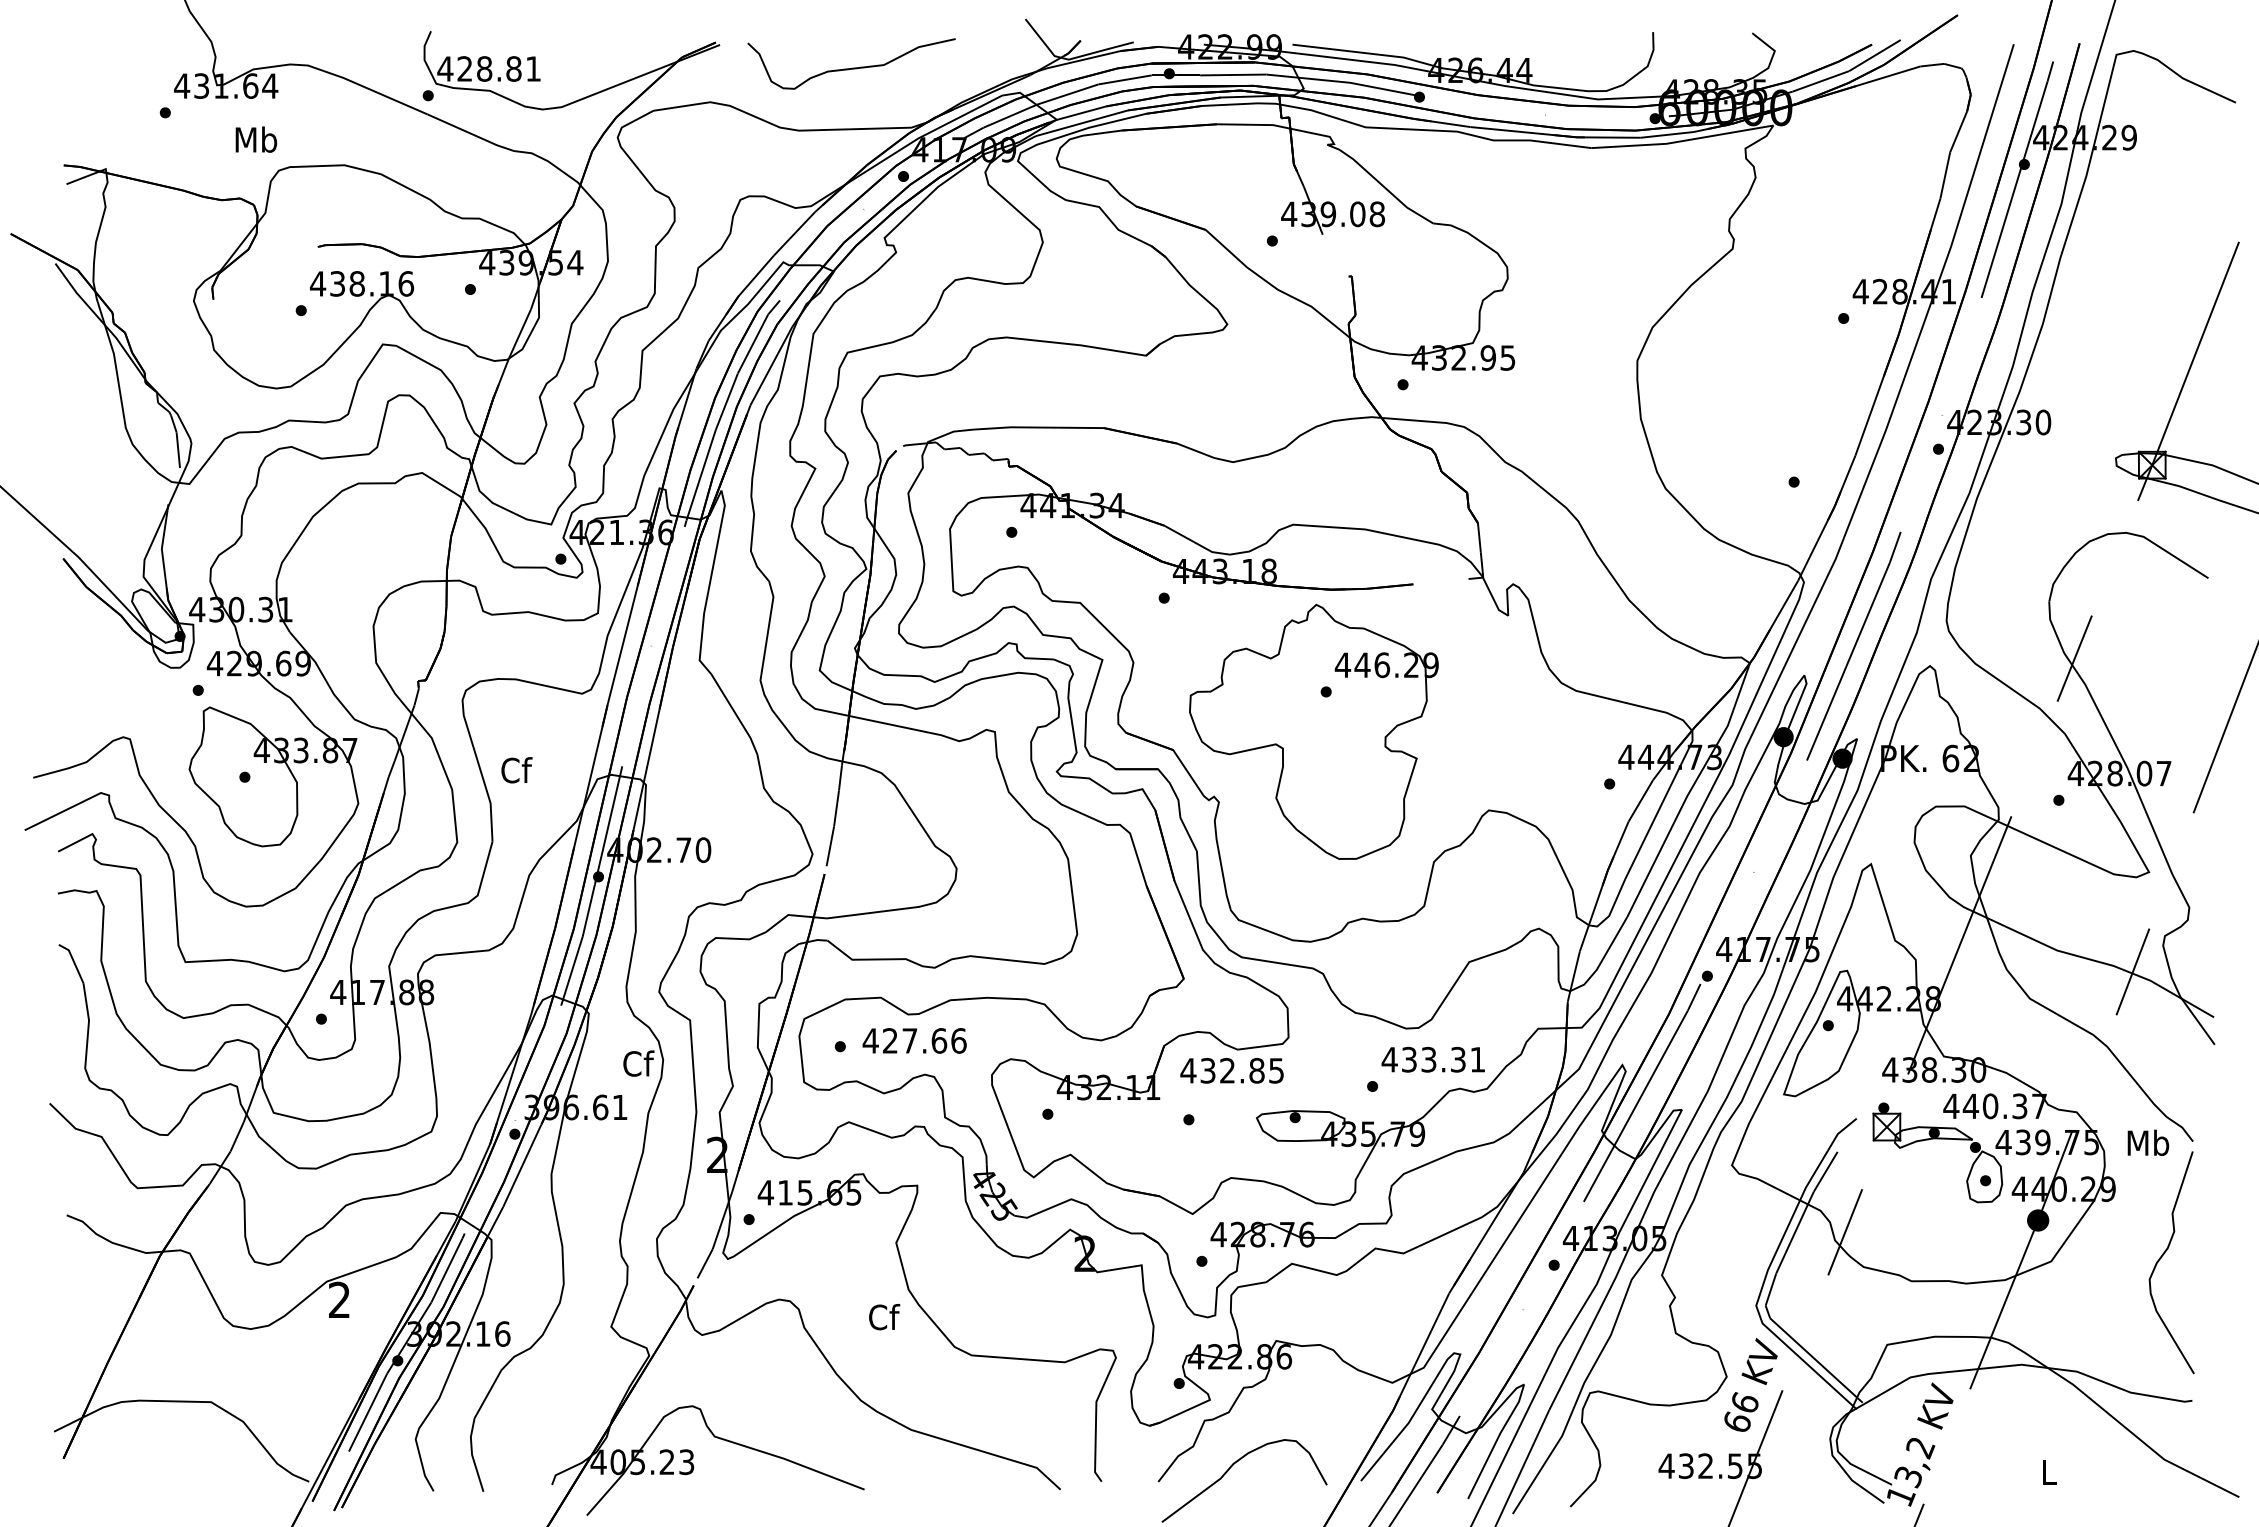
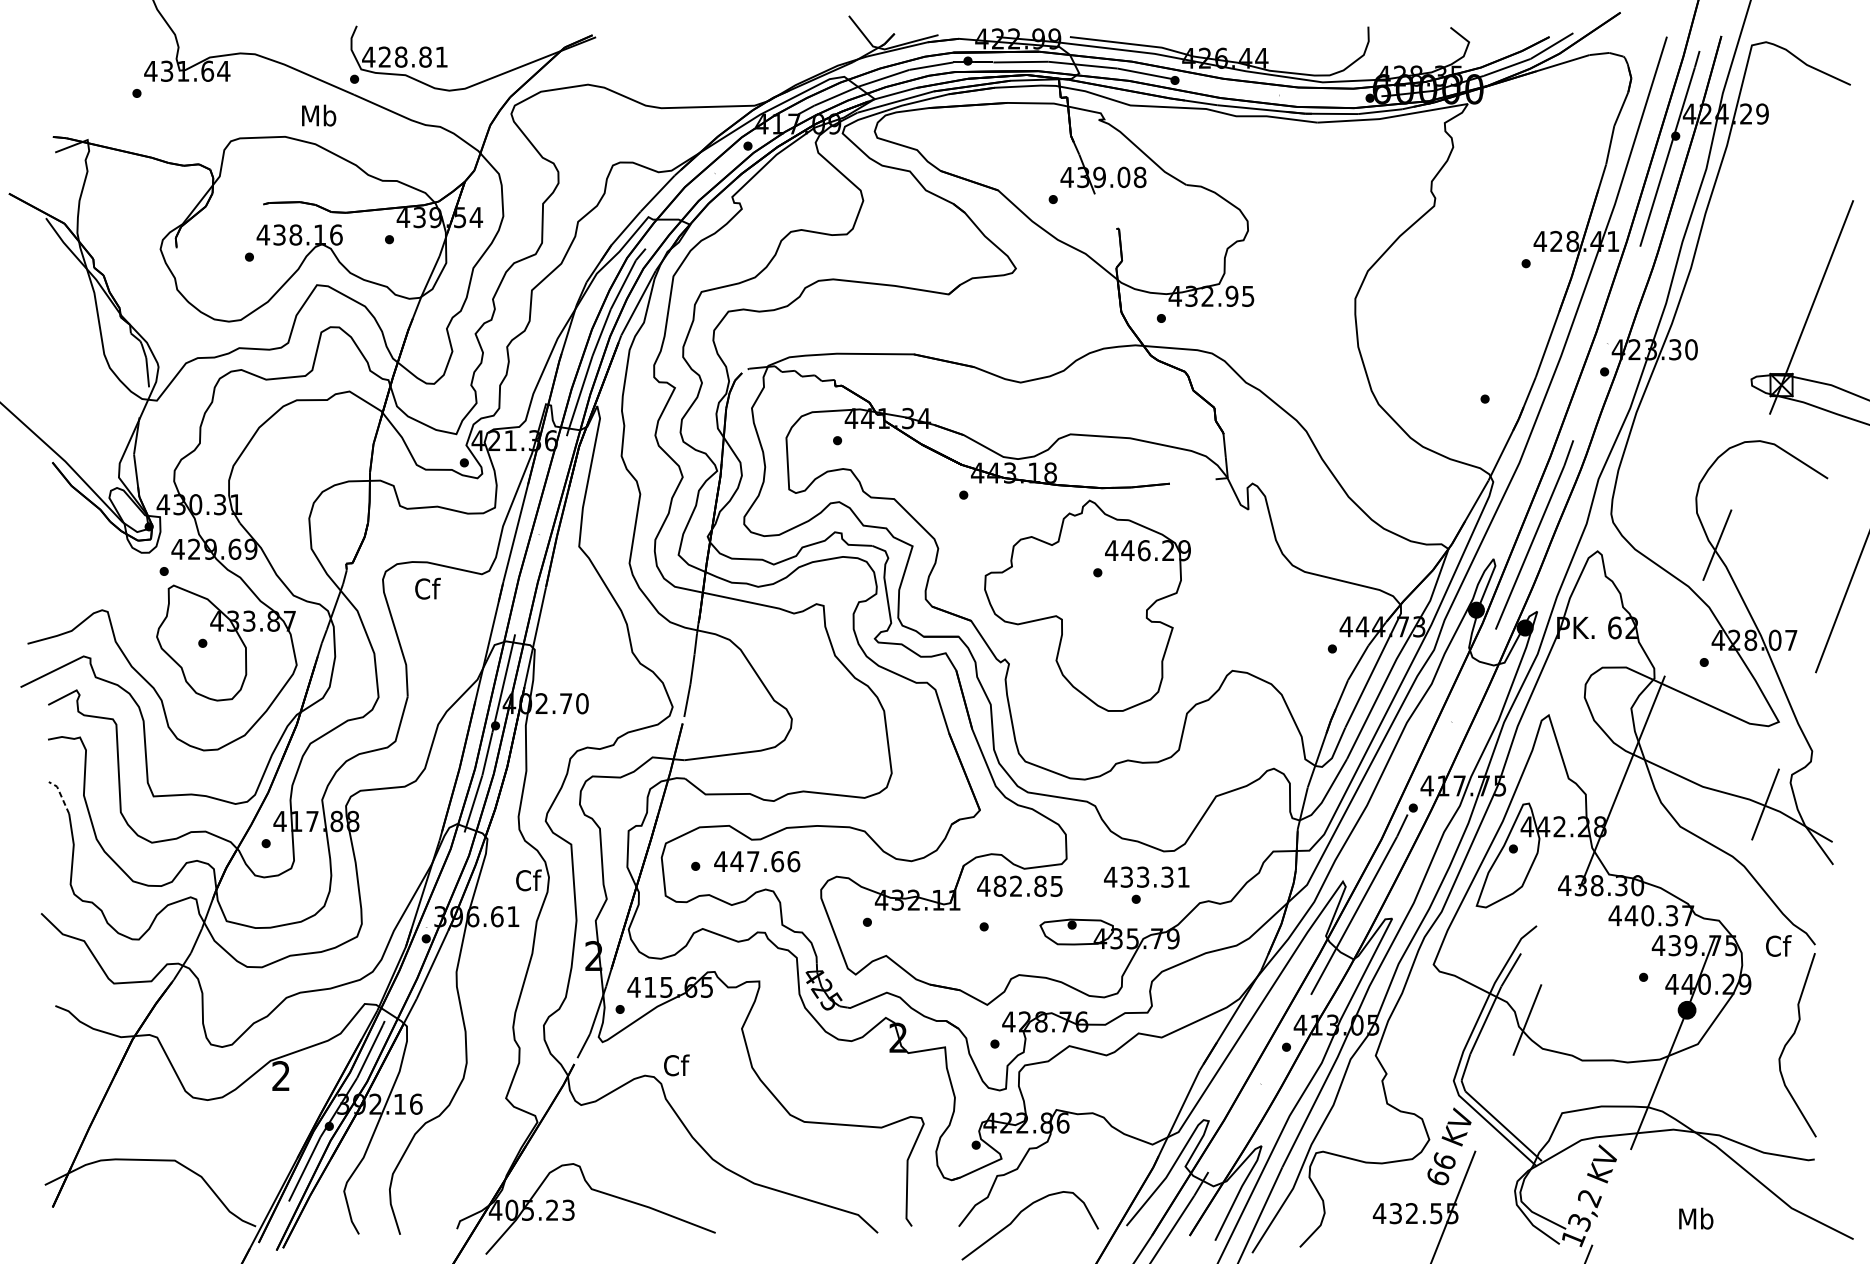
curve: (852, 67) -> (705, 55), removed
text: (256, 139) -> (319, 115), moved
text: (516, 770) -> (427, 588), moved
line: (73, 960) -> (60, 795), solid -> dashed
text: (890, 1040) -> (737, 861), 427.66 -> 447.66
text: (1432, 1059) -> (1146, 876), moved
text: (1207, 1070) -> (999, 886), 432.85 -> 482.85
part: (1937, 1139) -> (1603, 943), removed
text: (2148, 1142) -> (1778, 945), Mb -> Cf
text: (884, 1317) -> (676, 1065), moved
text: (2048, 1472) -> (1695, 1218), L -> Mb

